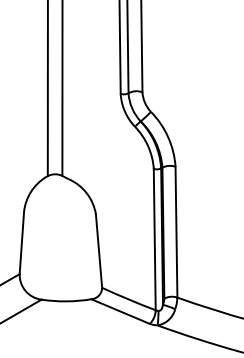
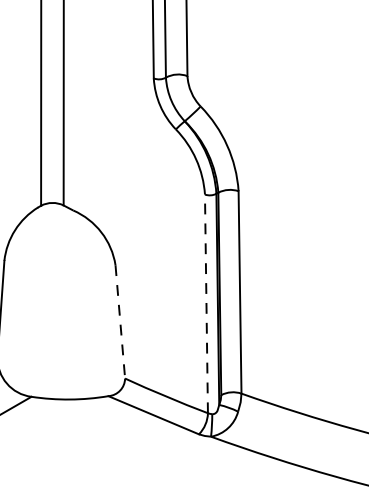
line: (154, 239) -> (206, 303), solid -> dashed
line: (99, 251) -> (121, 322), solid -> dashed

